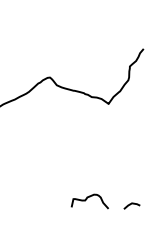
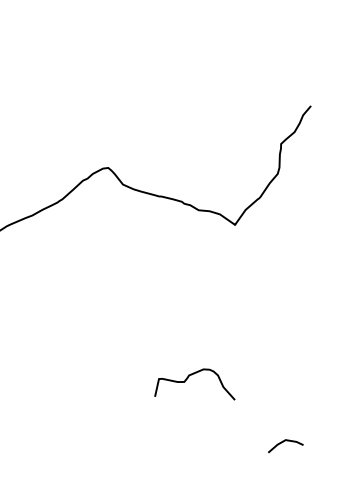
curve: (87, 199) -> (189, 379), moved

